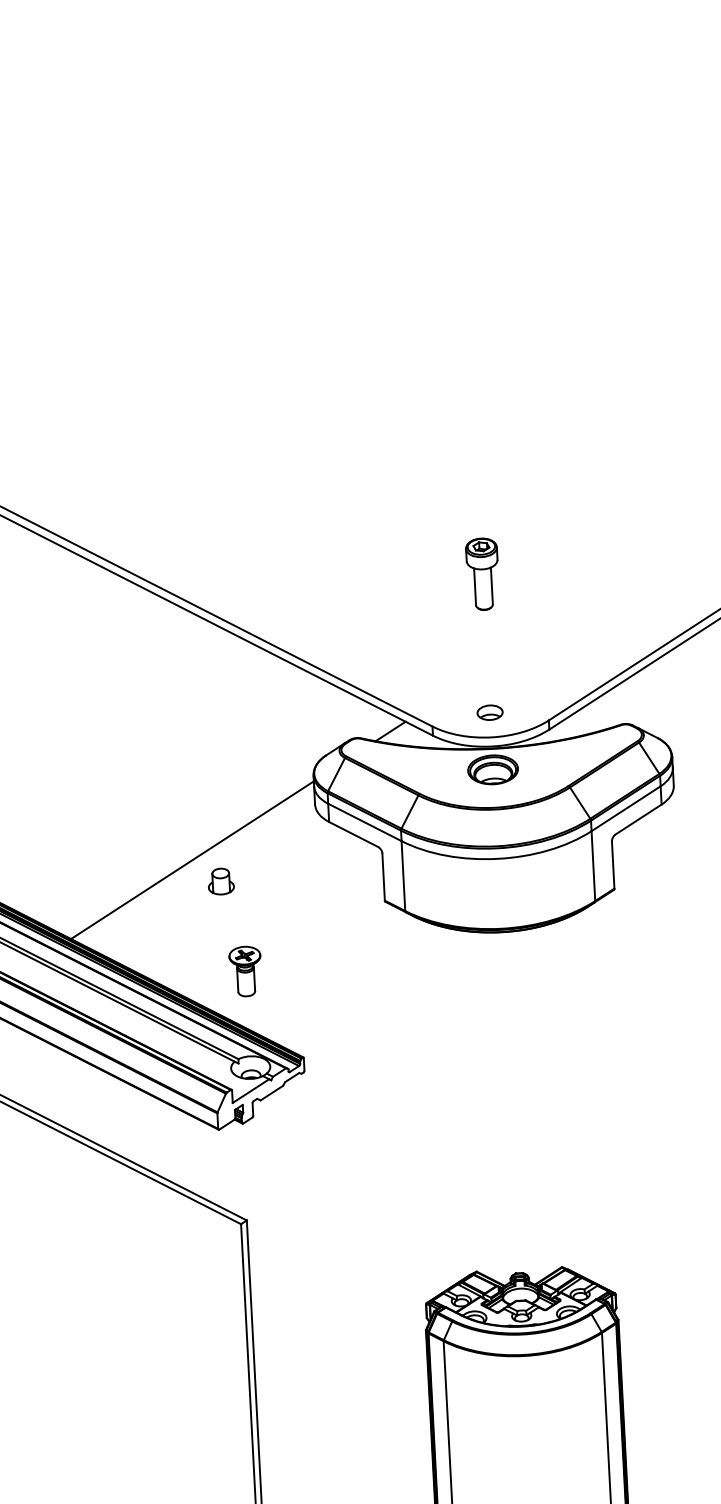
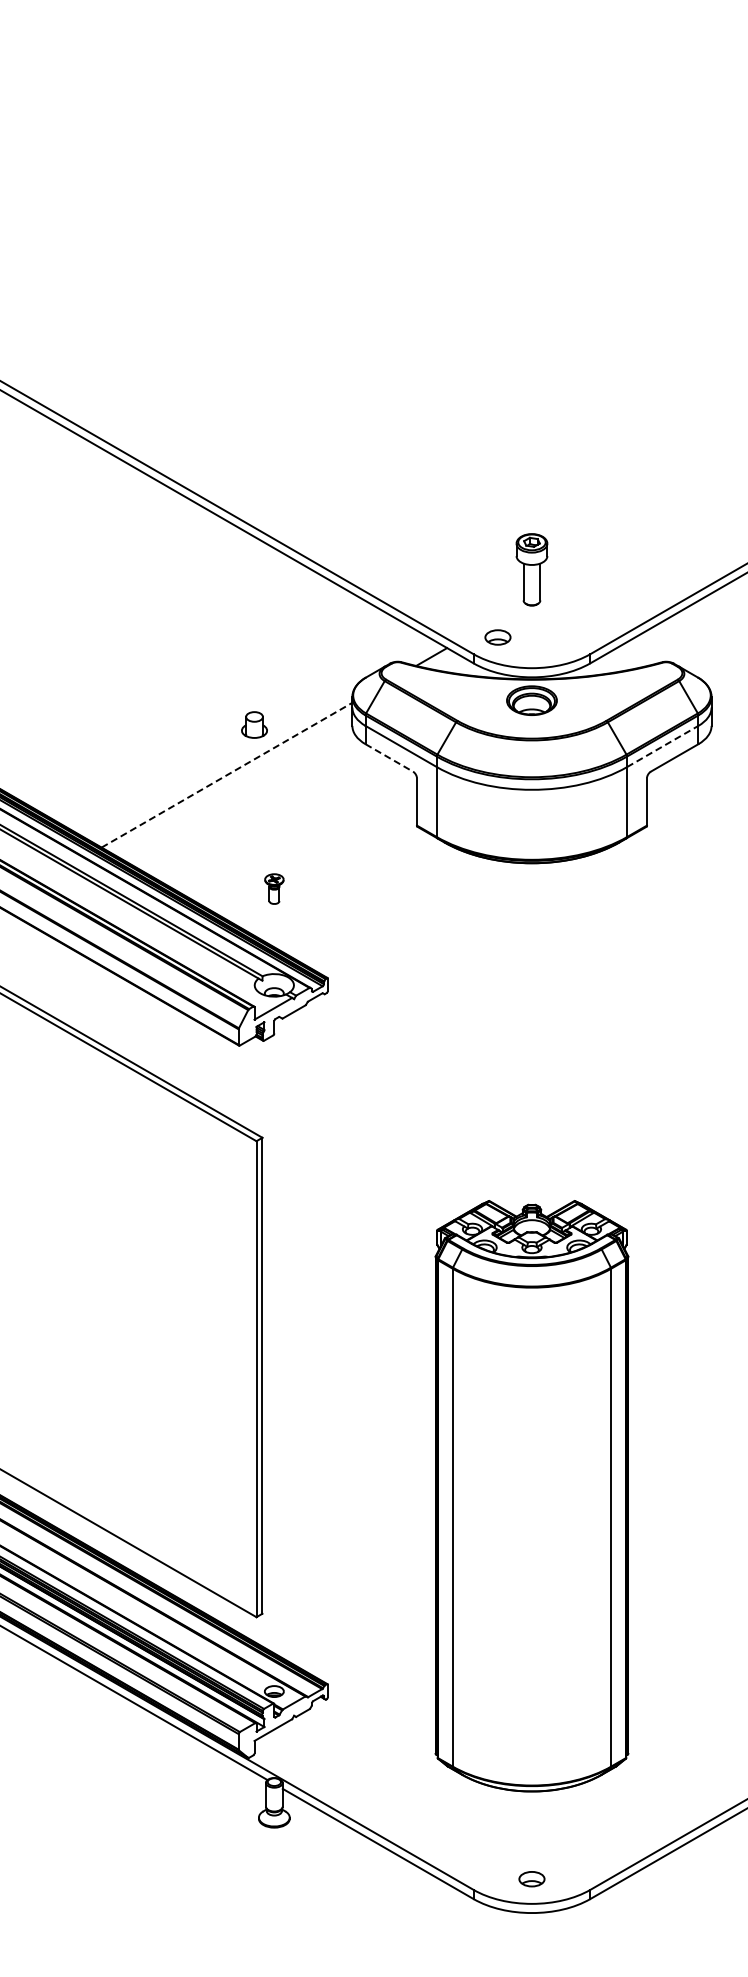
part: (482, 573) -> (531, 569), moved
part: (489, 712) -> (497, 637), moved
line: (626, 808) -> (663, 746), solid -> dashed
line: (353, 835) -> (389, 758), solid -> dashed
line: (192, 860) -> (227, 775), solid -> dashed
part: (221, 881) -> (254, 724), moved
part: (245, 970) -> (274, 888), size x0.6

